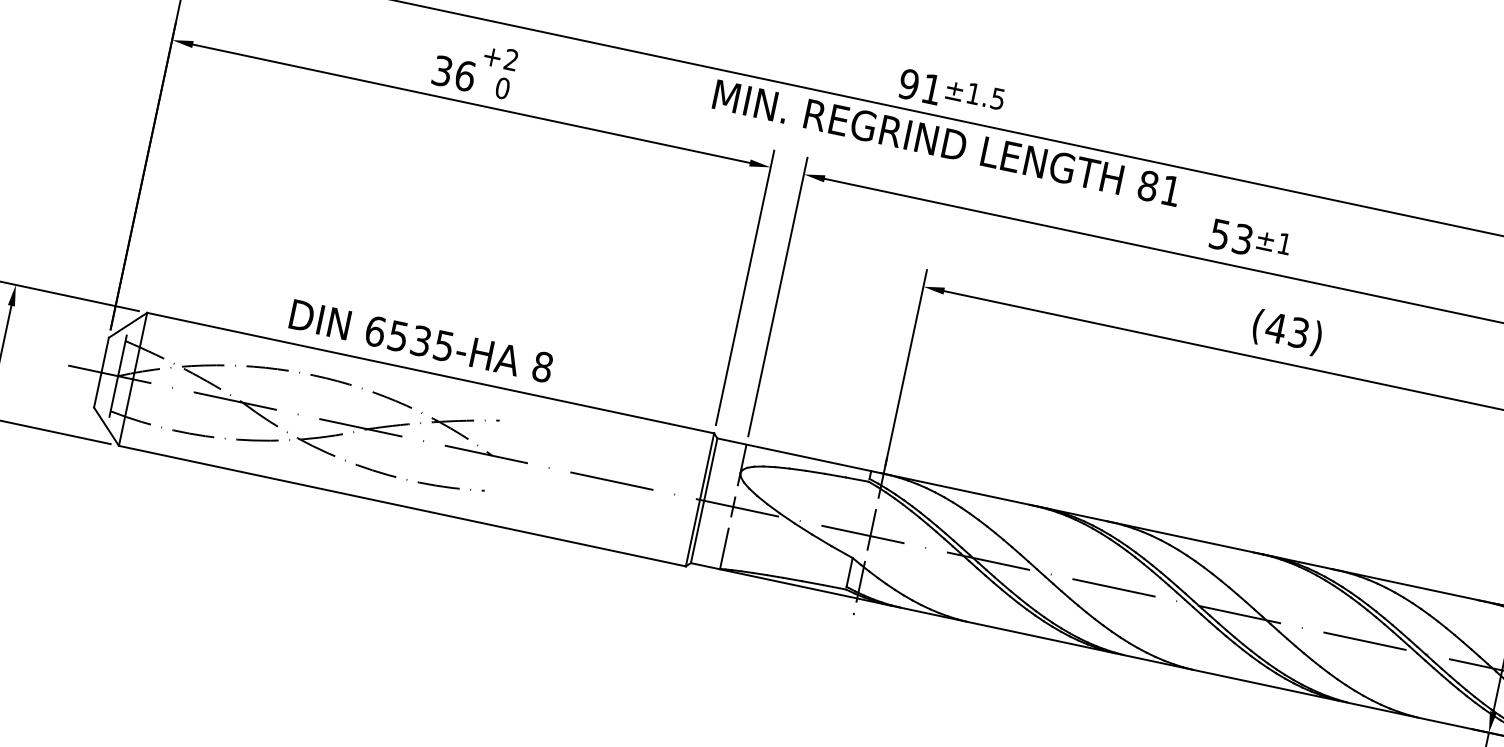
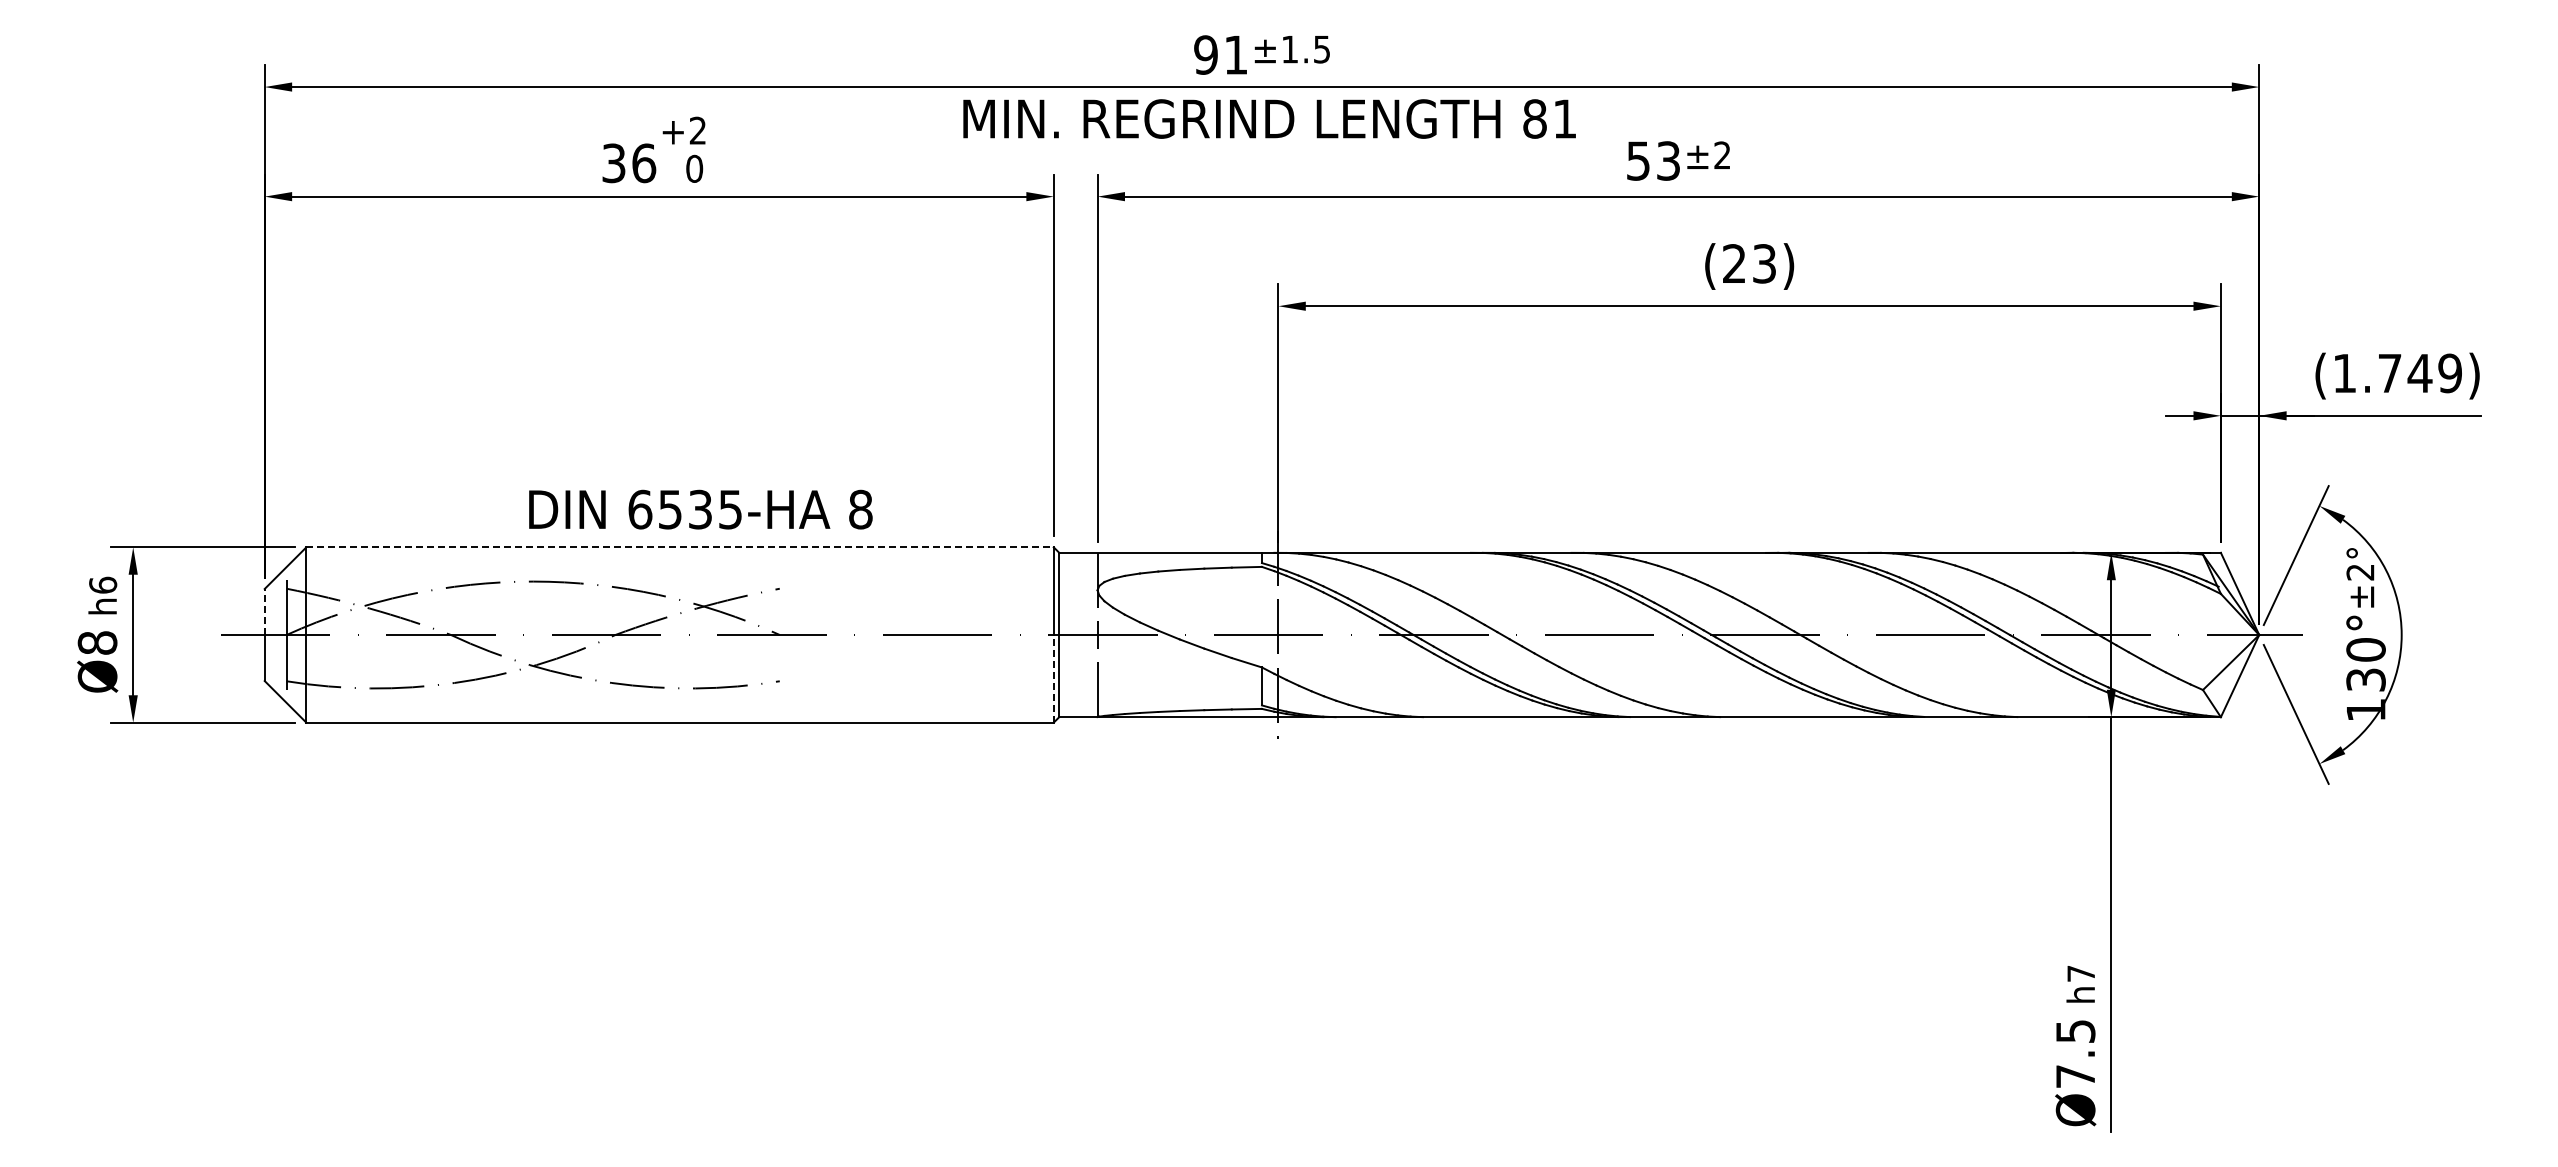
text: (1284, 243) -> (1722, 154), ±1 -> ±2
text: (1275, 327) -> (1733, 263), (43) -> (23)
text: (421, 341) -> (700, 509), moved
line: (105, 354) -> (264, 611), solid -> dashed
line: (430, 373) -> (680, 547), solid -> dashed
line: (692, 532) -> (1053, 678), solid -> dashed

